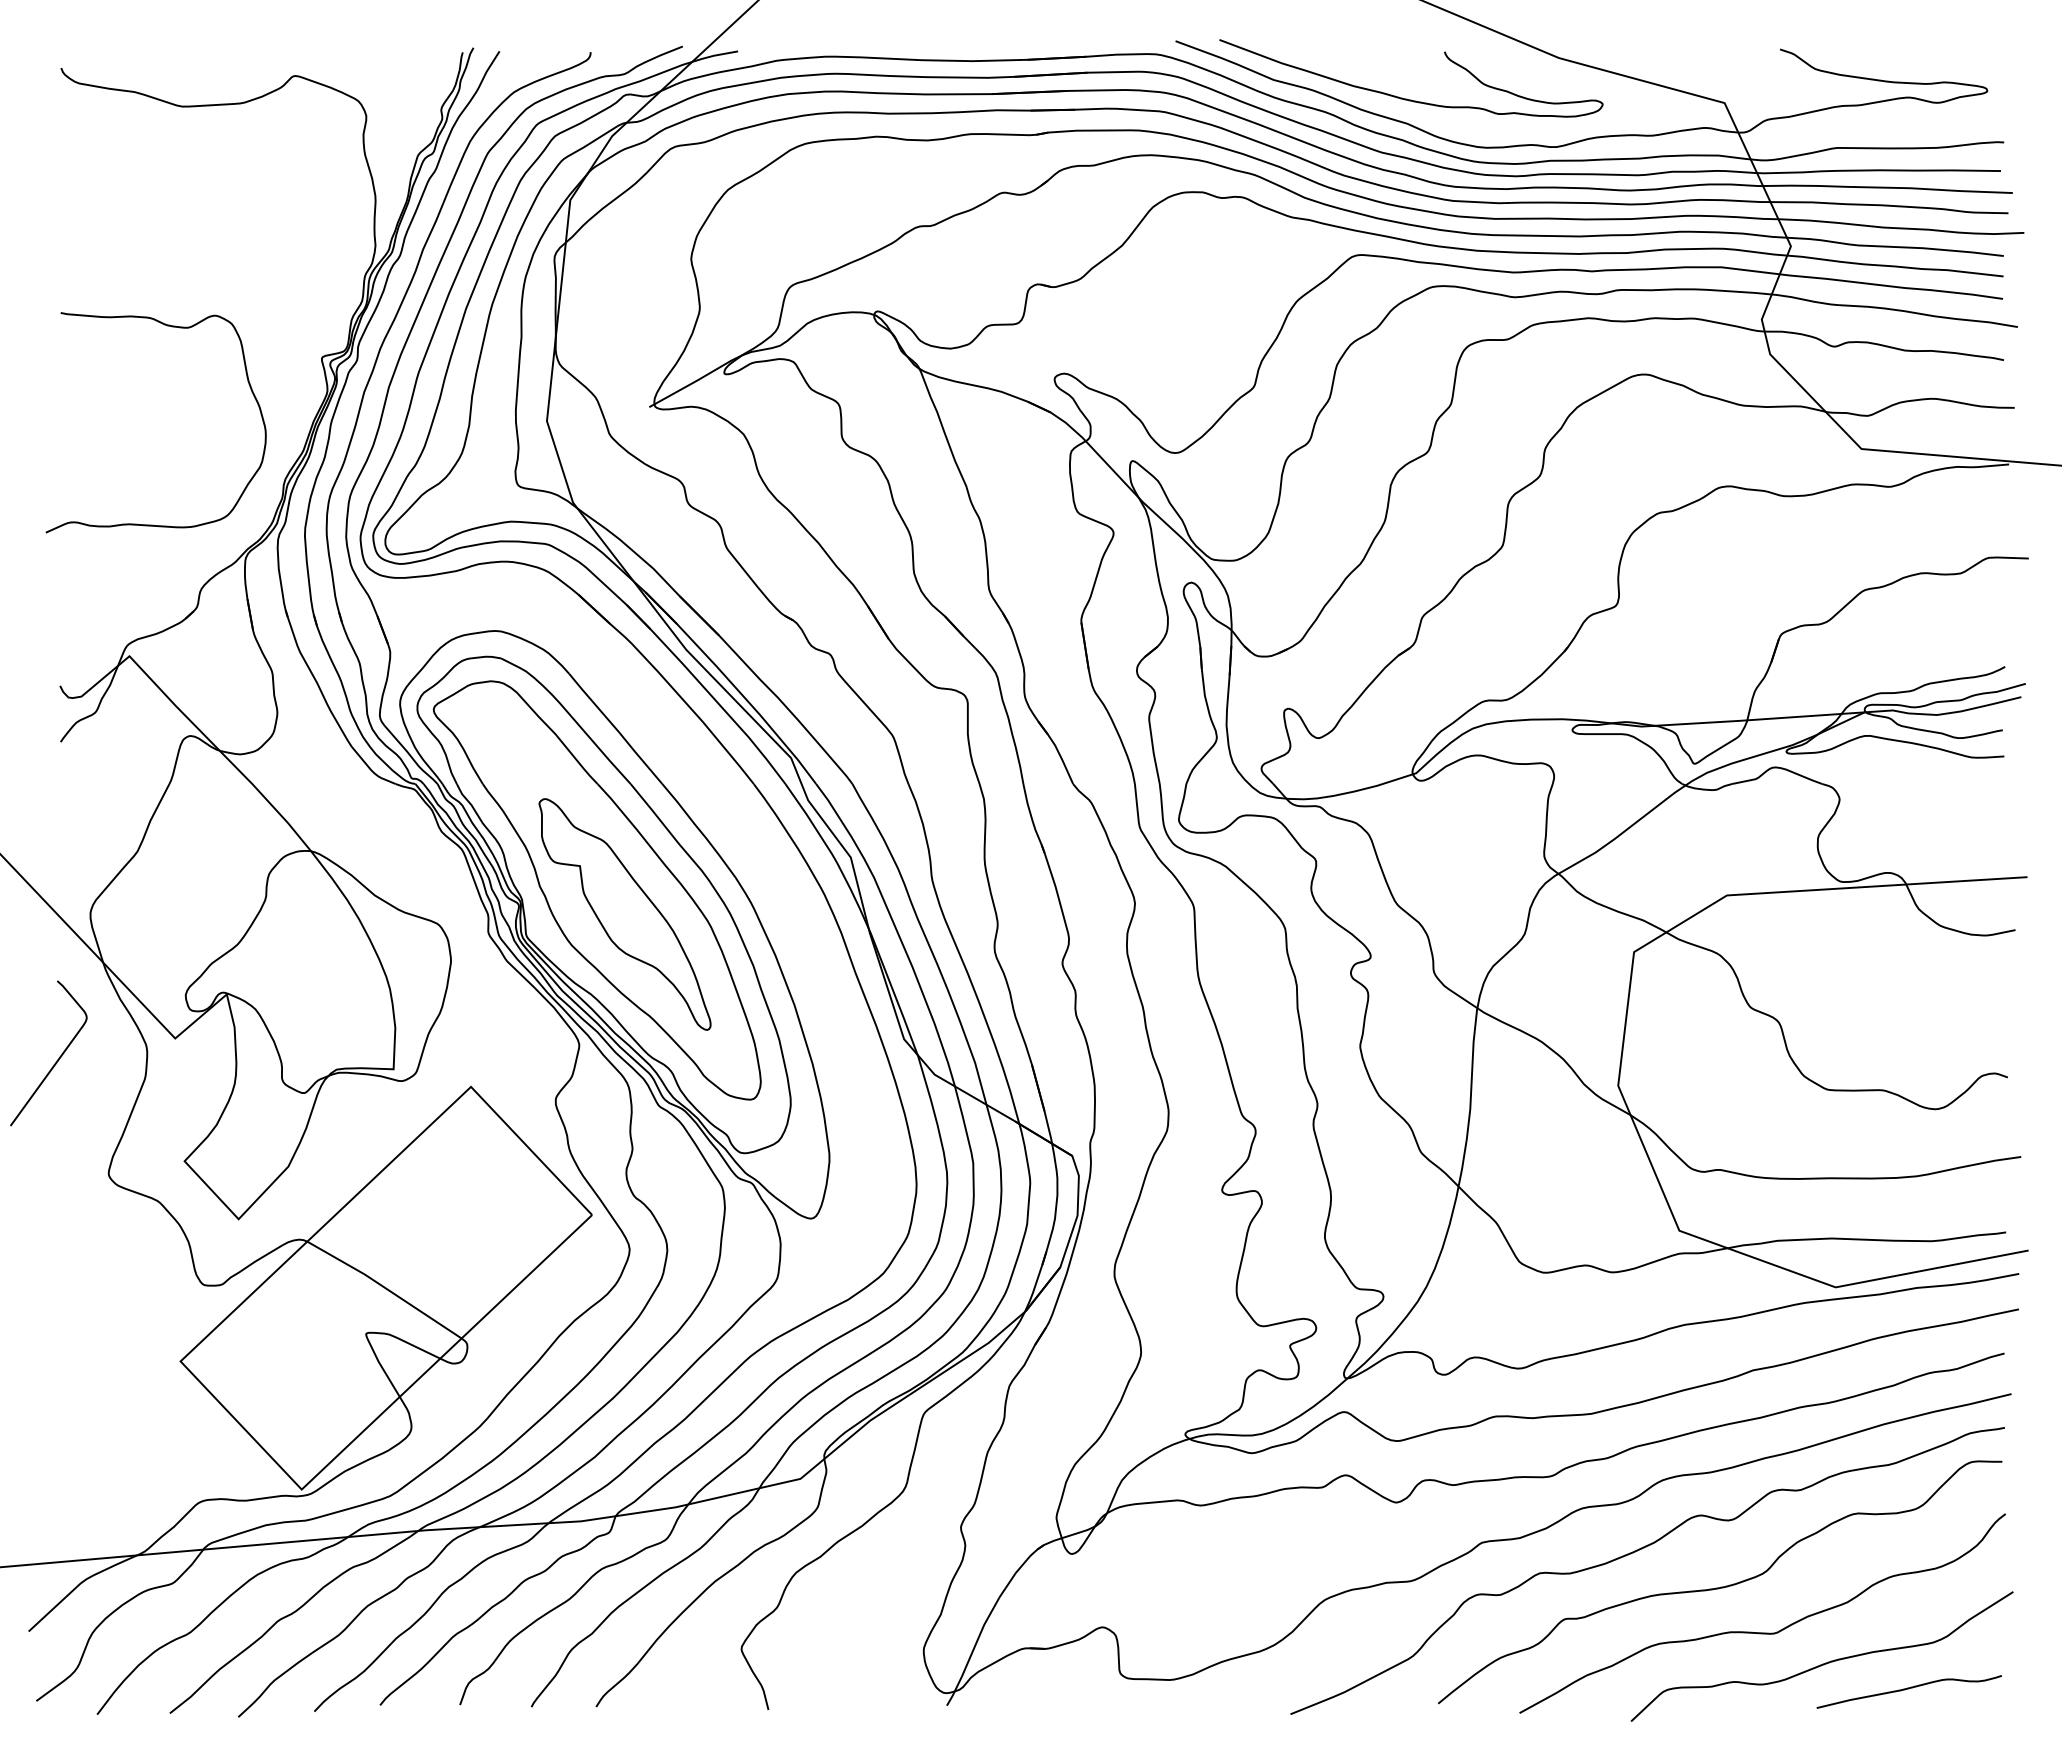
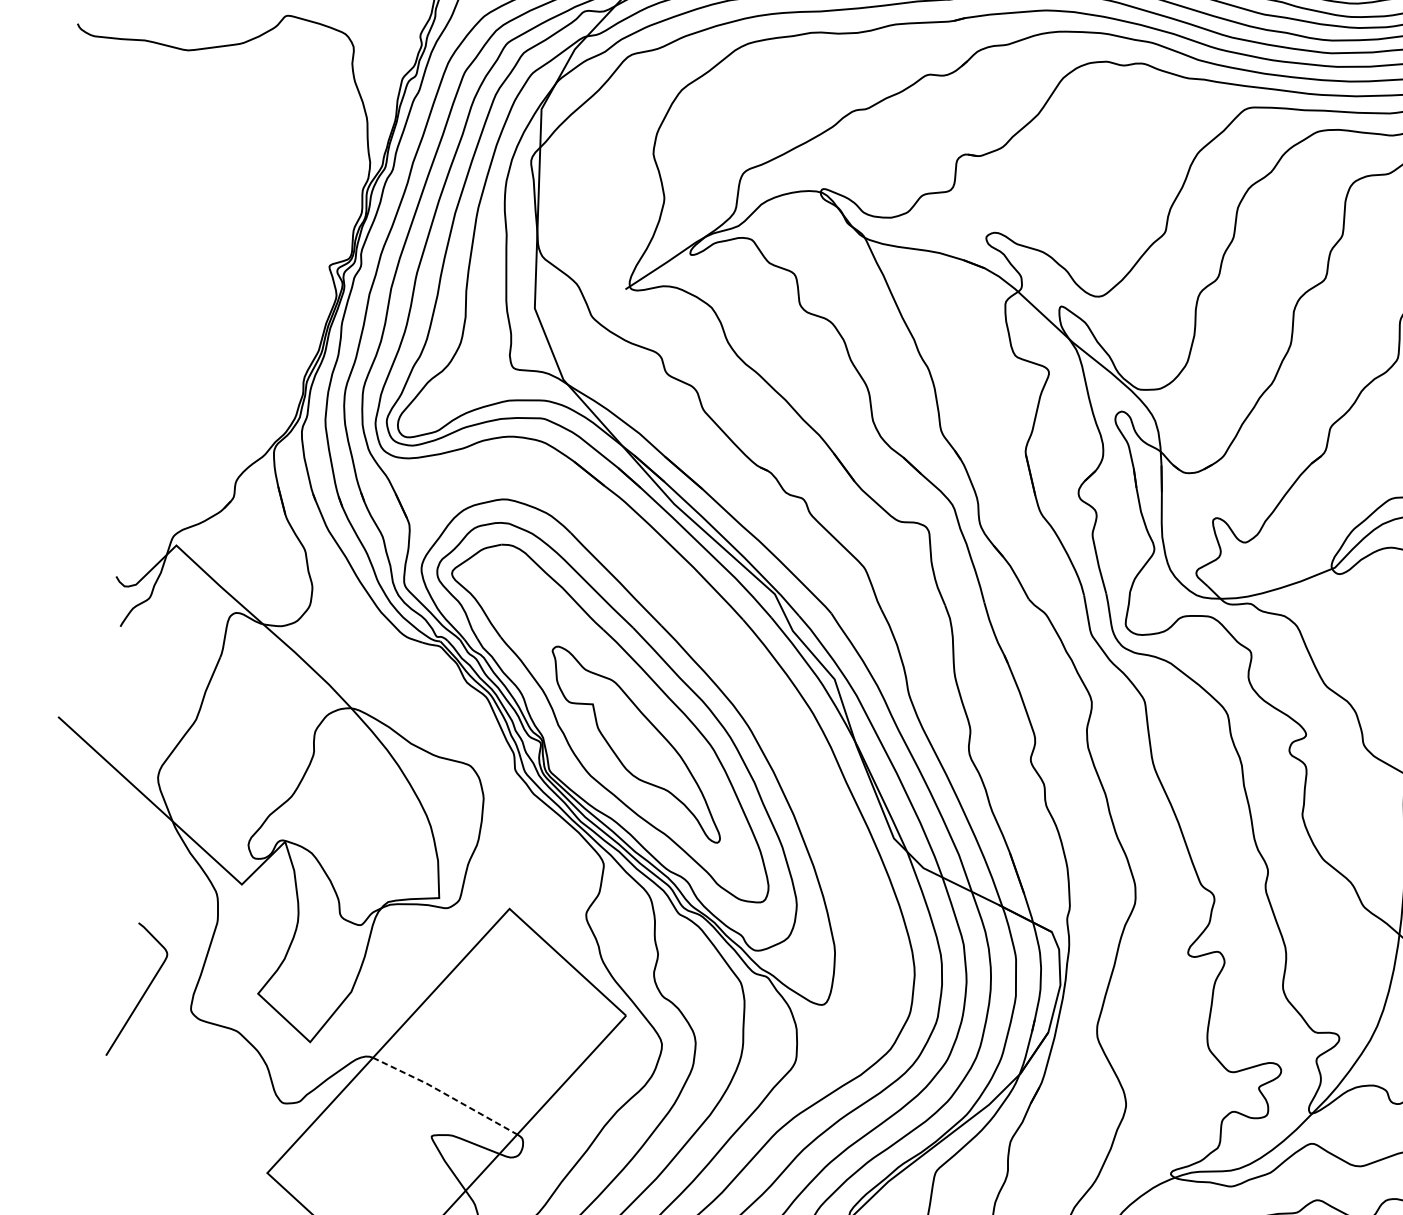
curve: (172, 327) -> (193, 248), removed
curve: (56, 1060) -> (142, 994), moved
line: (385, 1288) -> (446, 1094), solid -> dashed

